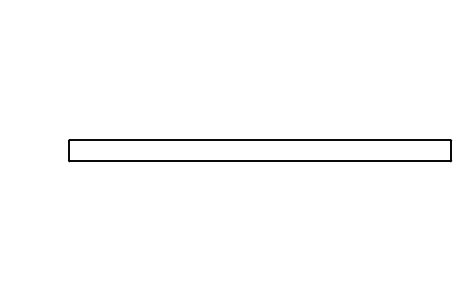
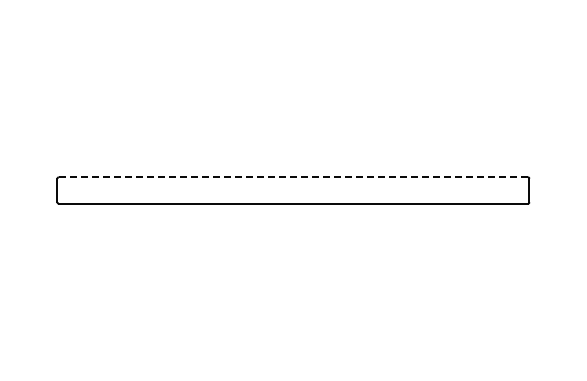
line: (260, 140) -> (293, 177), solid -> dashed

